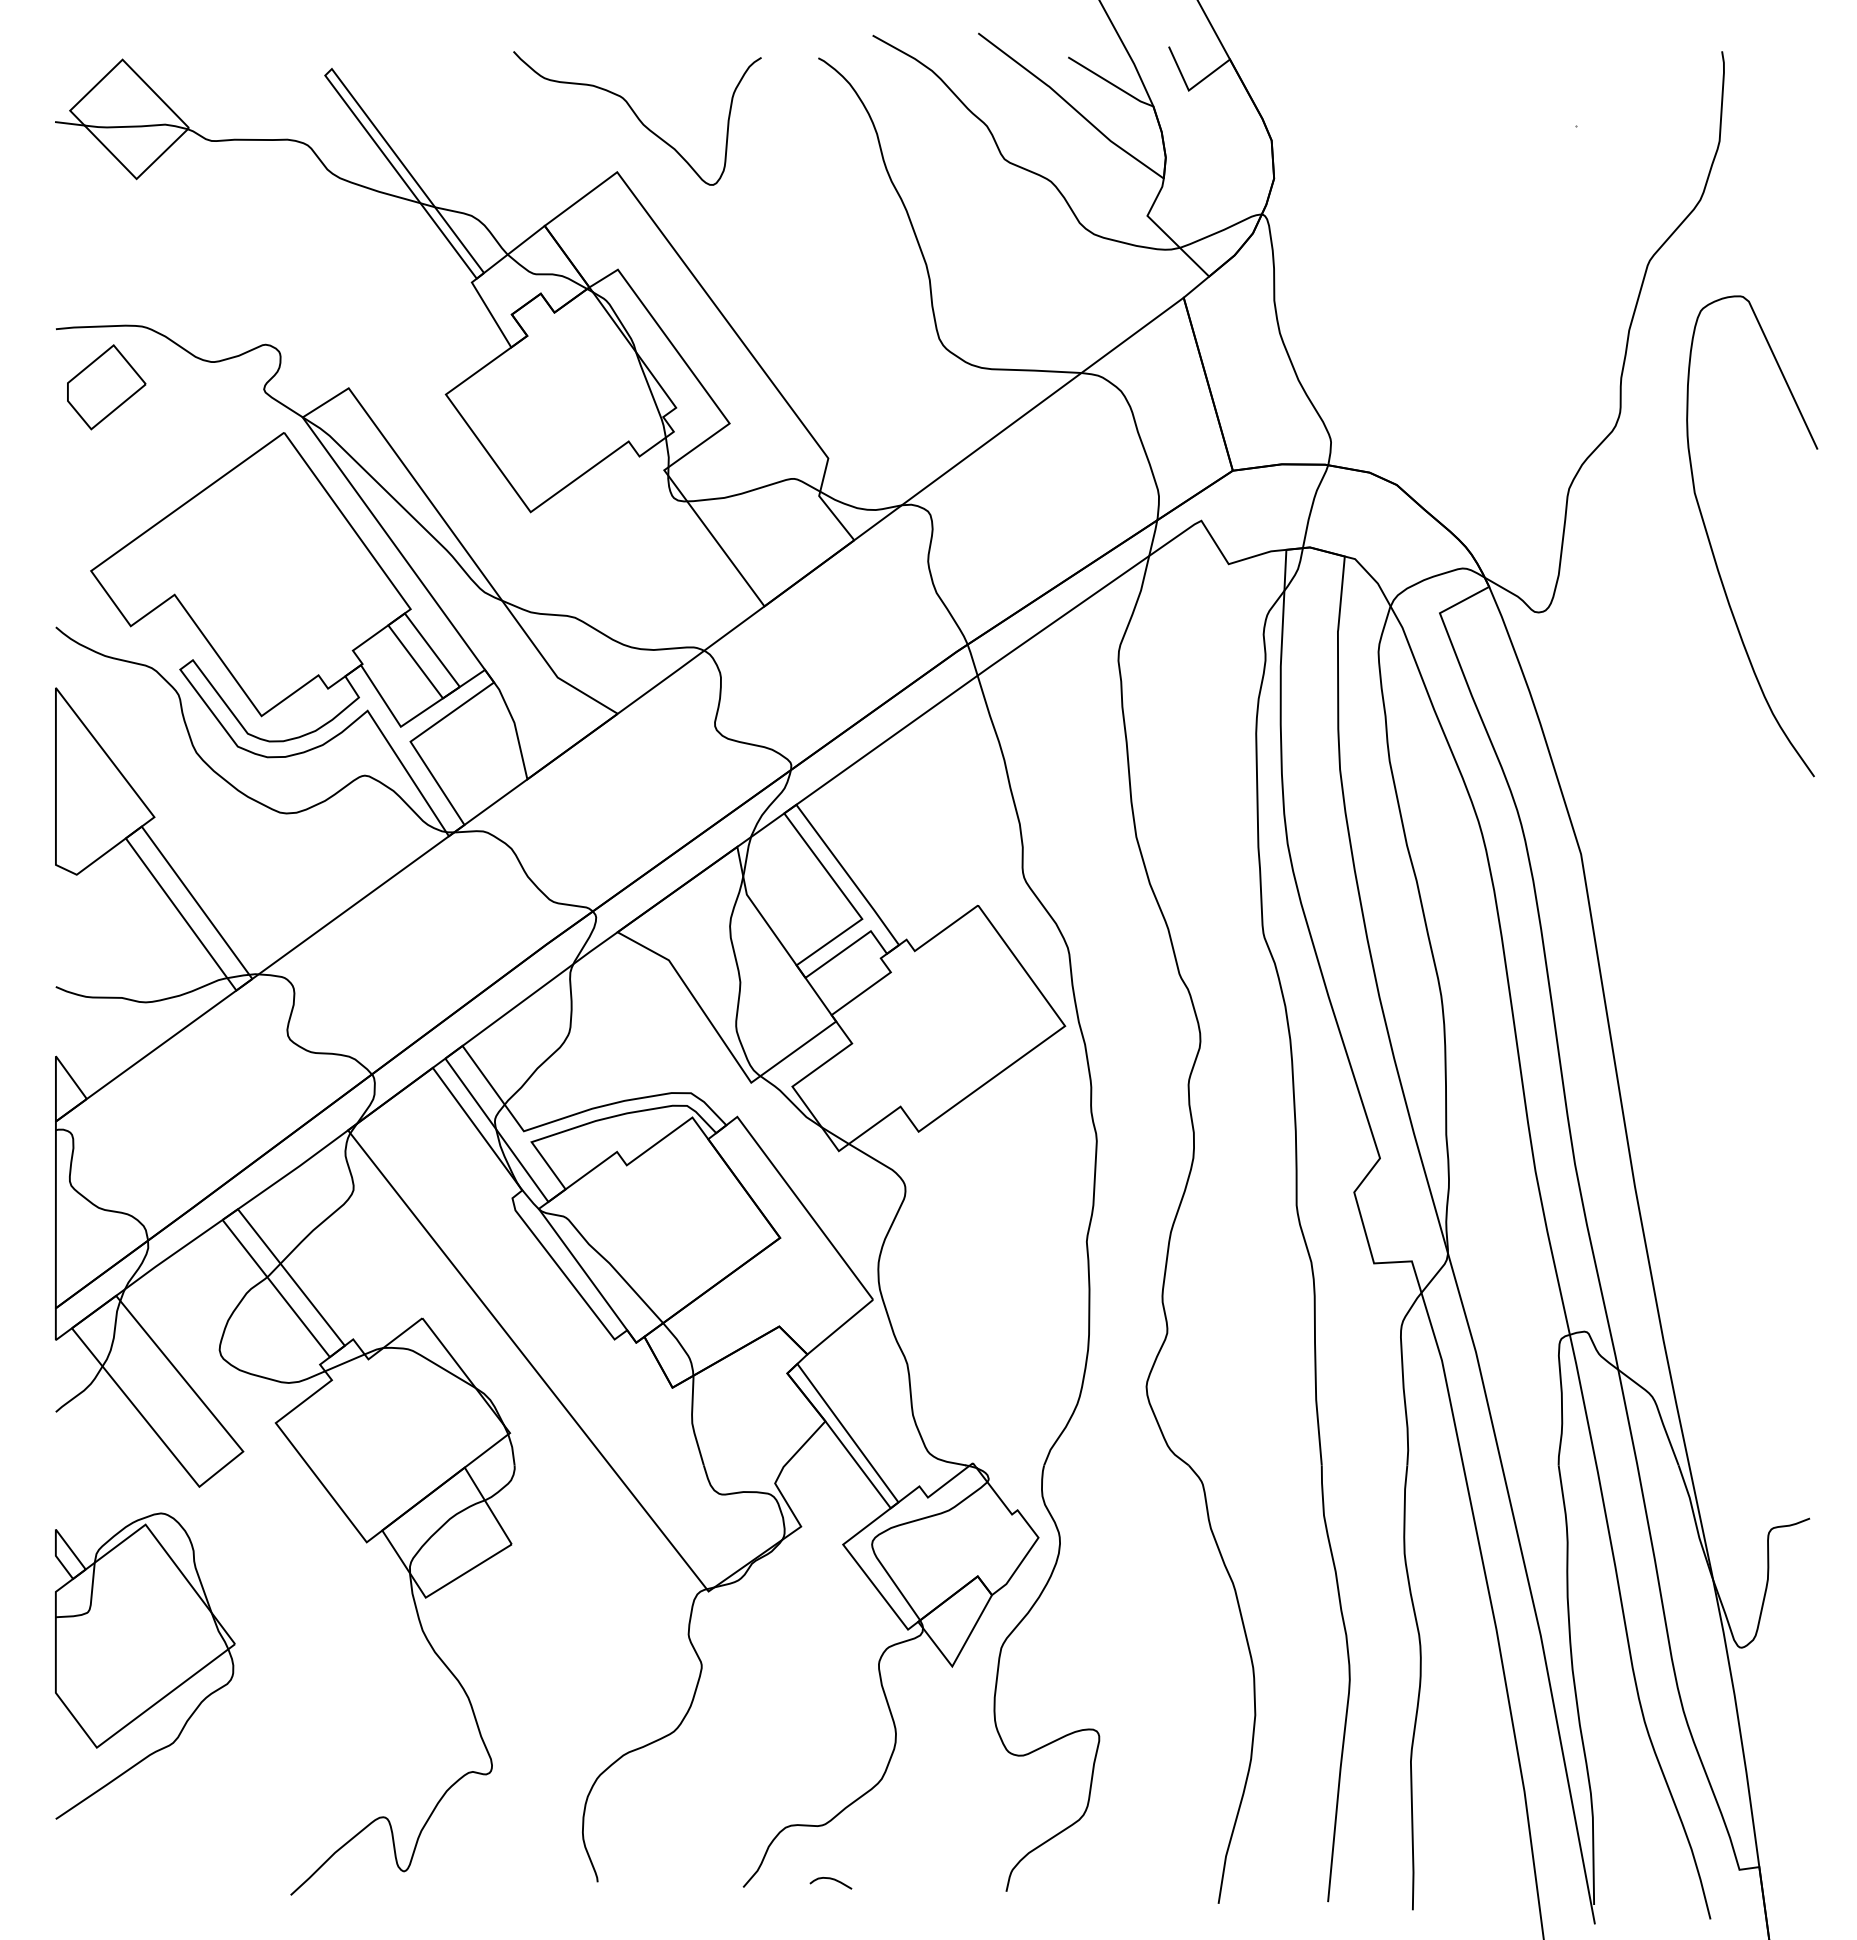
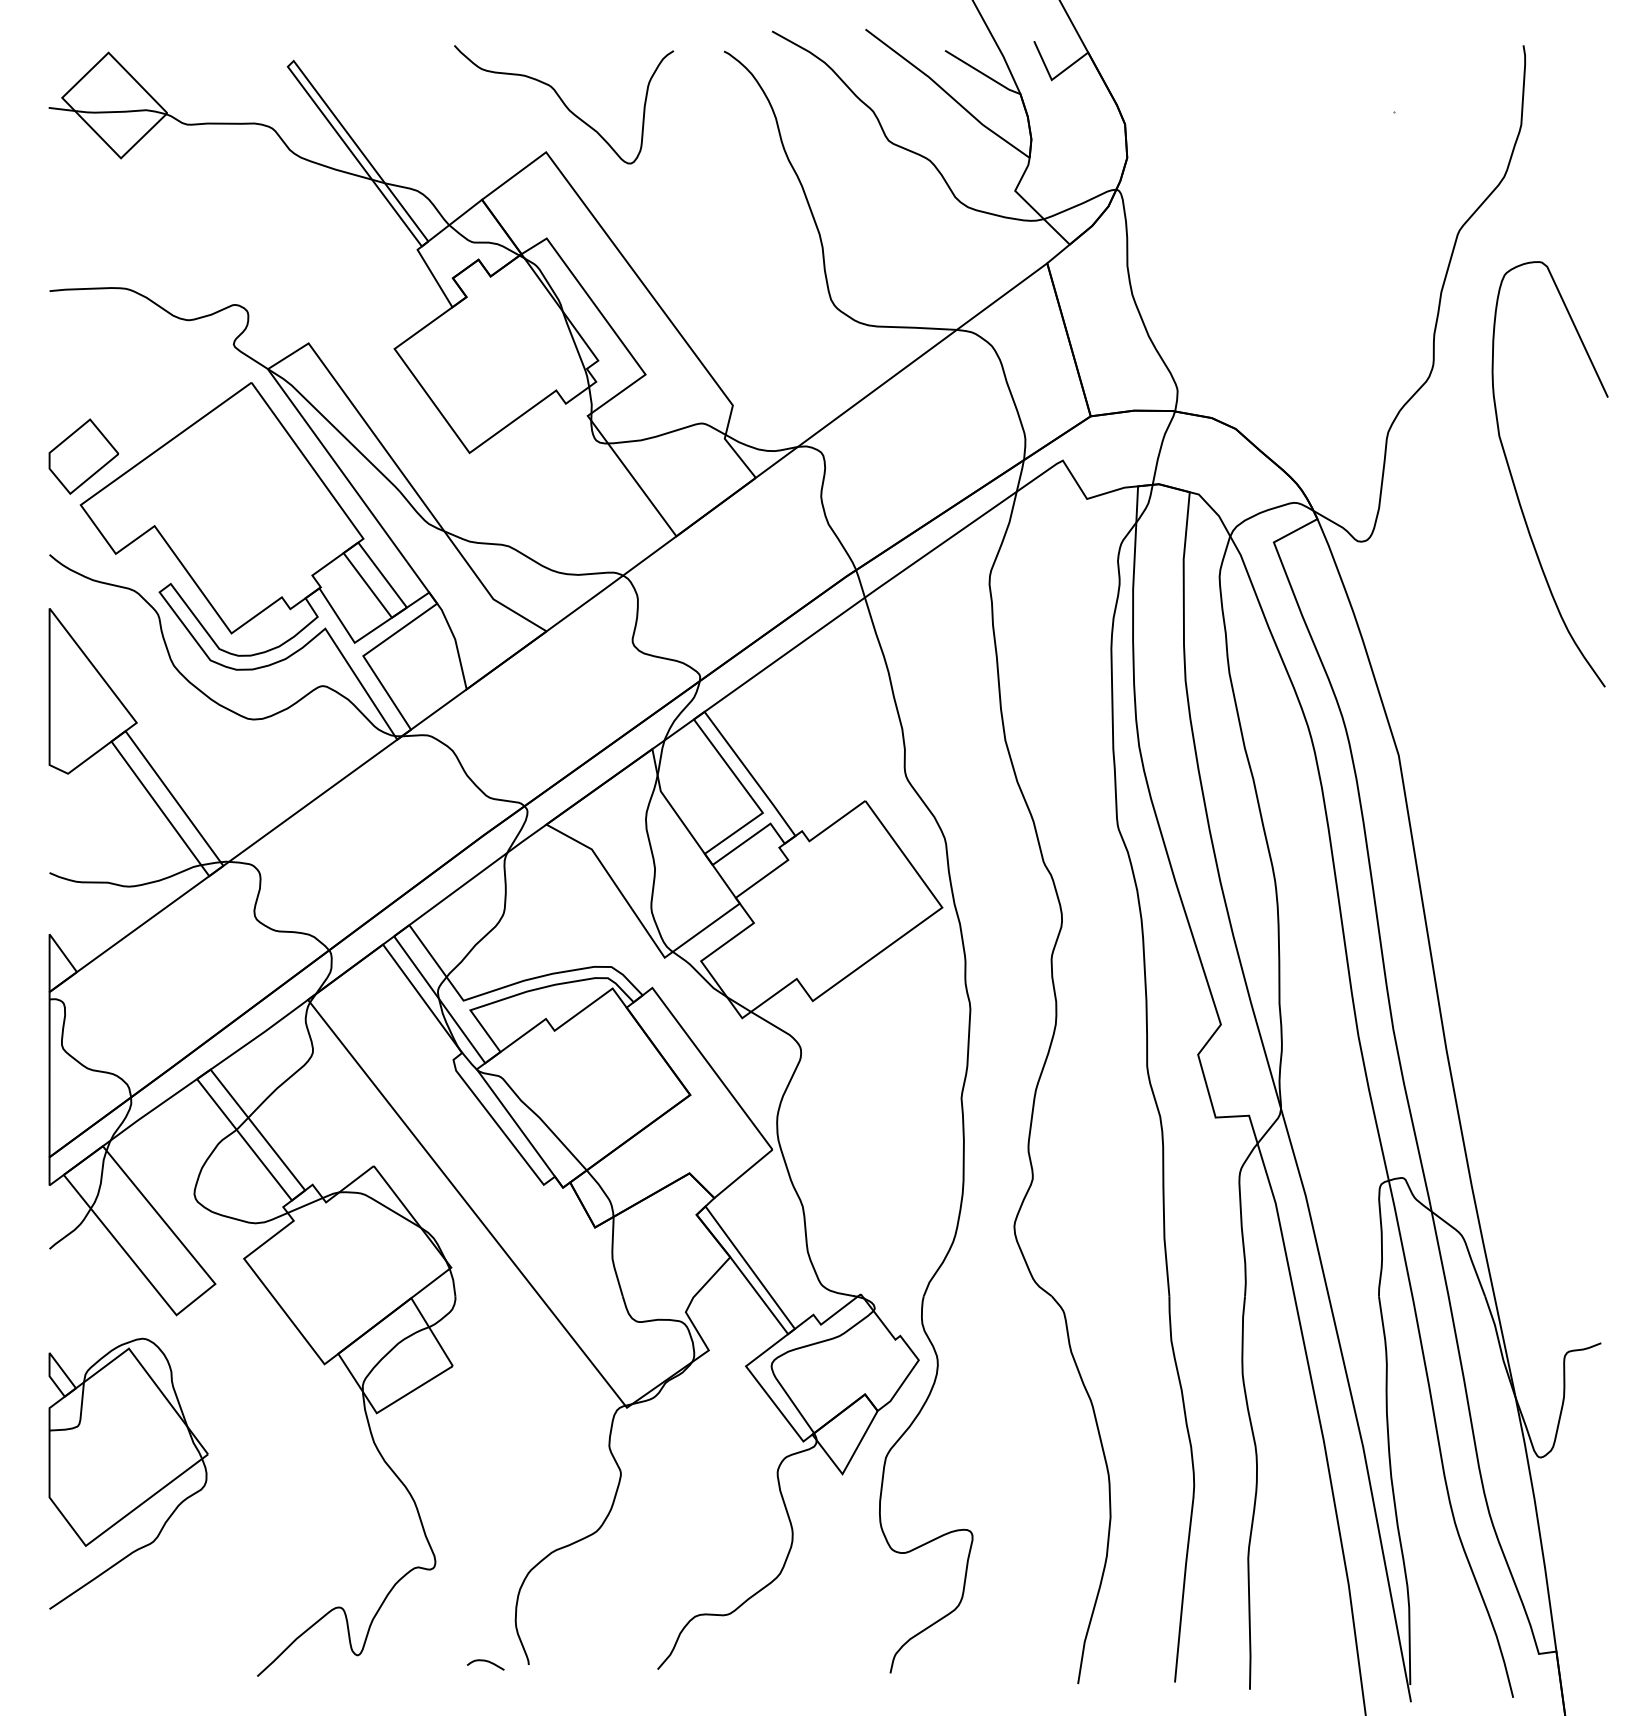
part: (106, 387) -> (83, 456), moved
curve: (830, 1879) -> (485, 1661), moved

